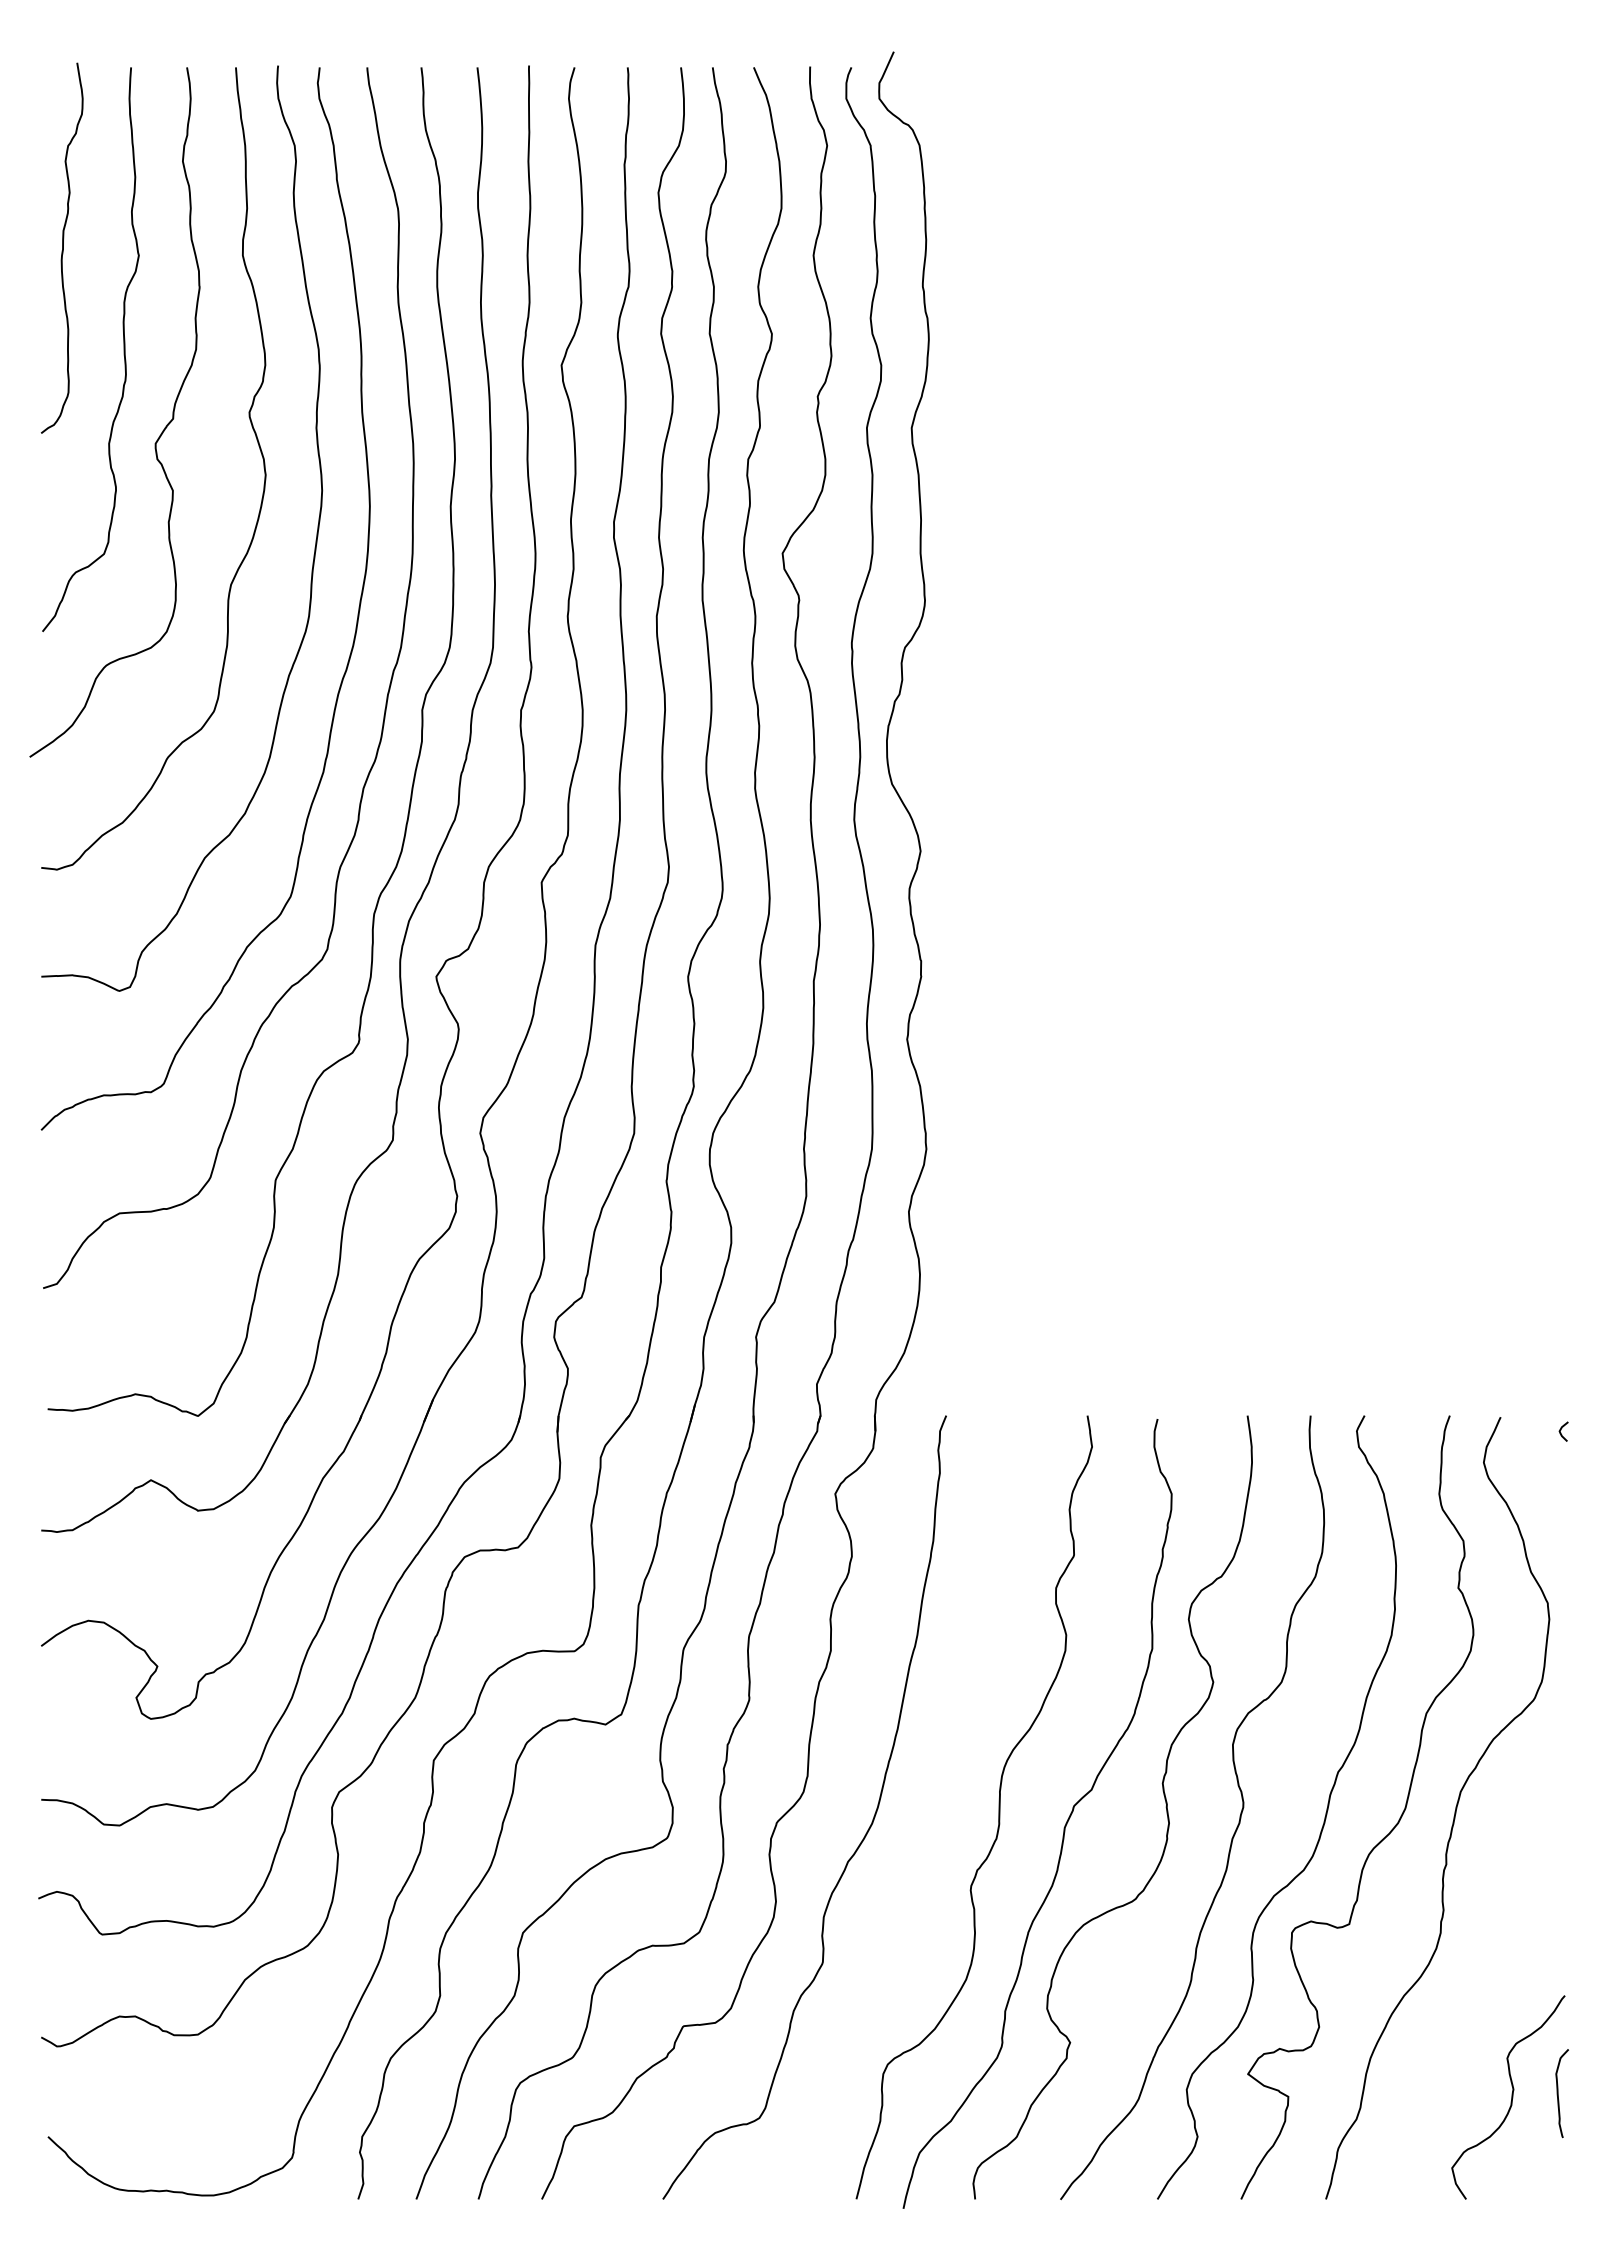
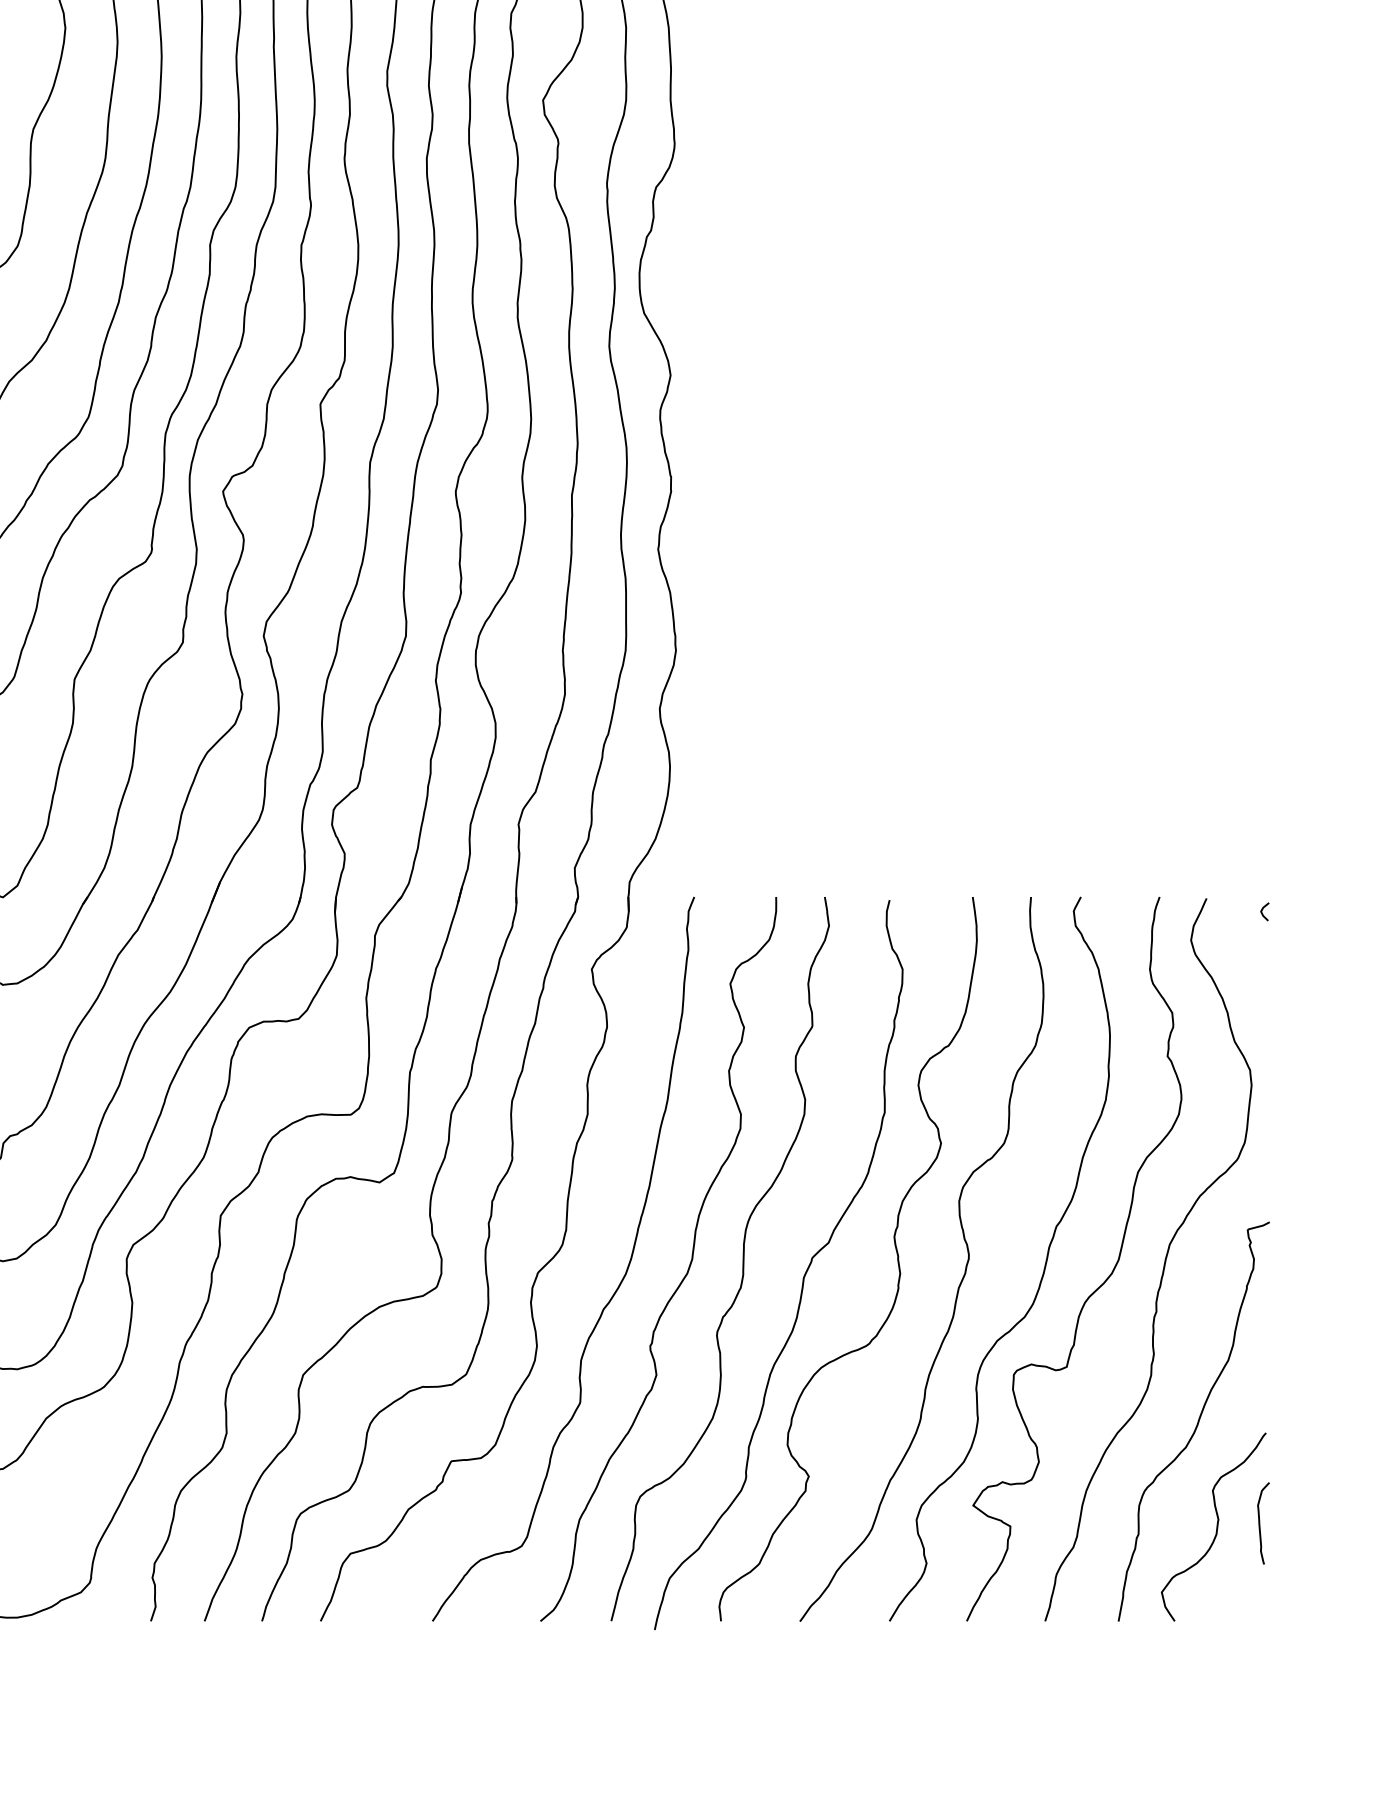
curve: (939, 1817) -> (688, 1268), added
curve: (1490, 1984) -> (1197, 1422), added

